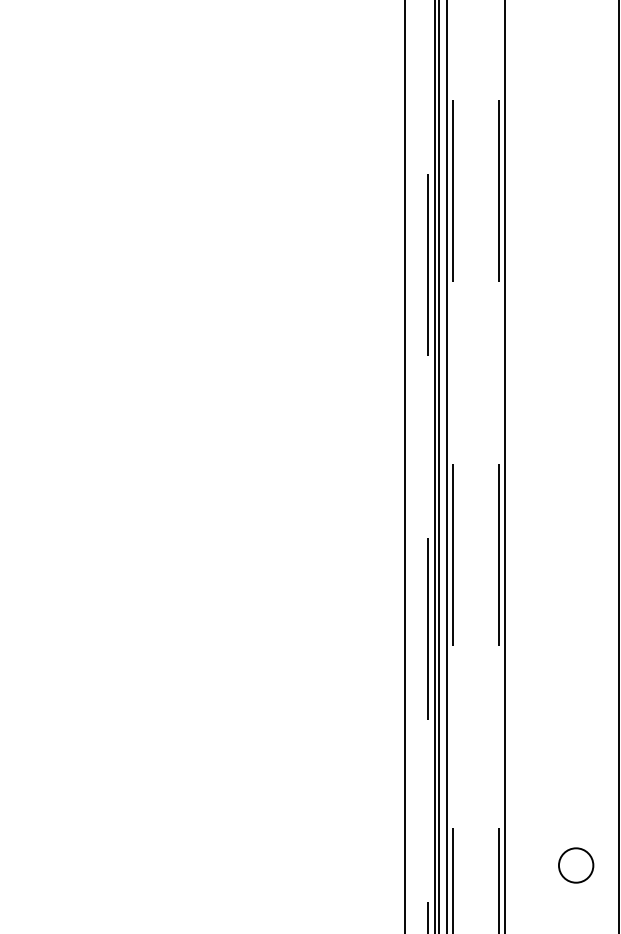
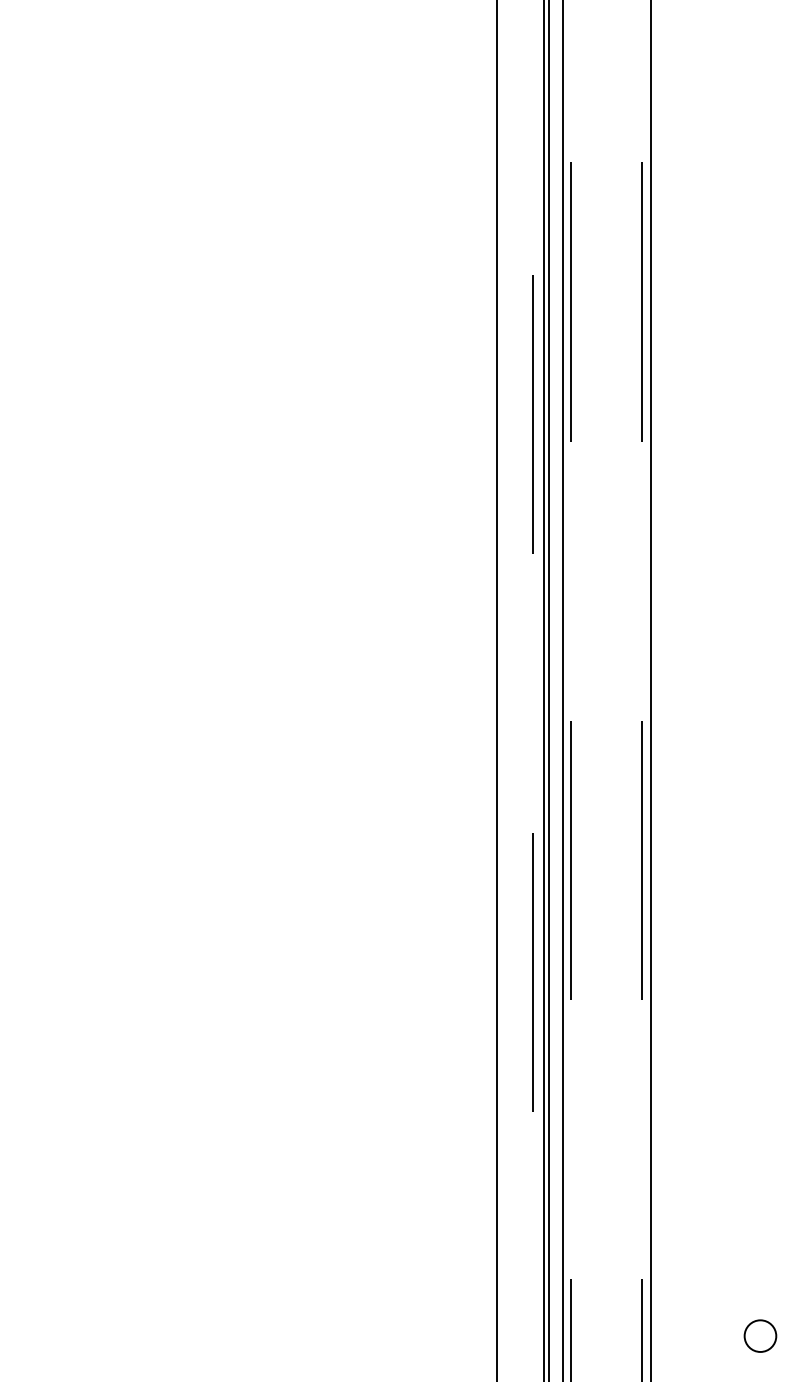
circle: (575, 865) -> (759, 1336), size x0.6

